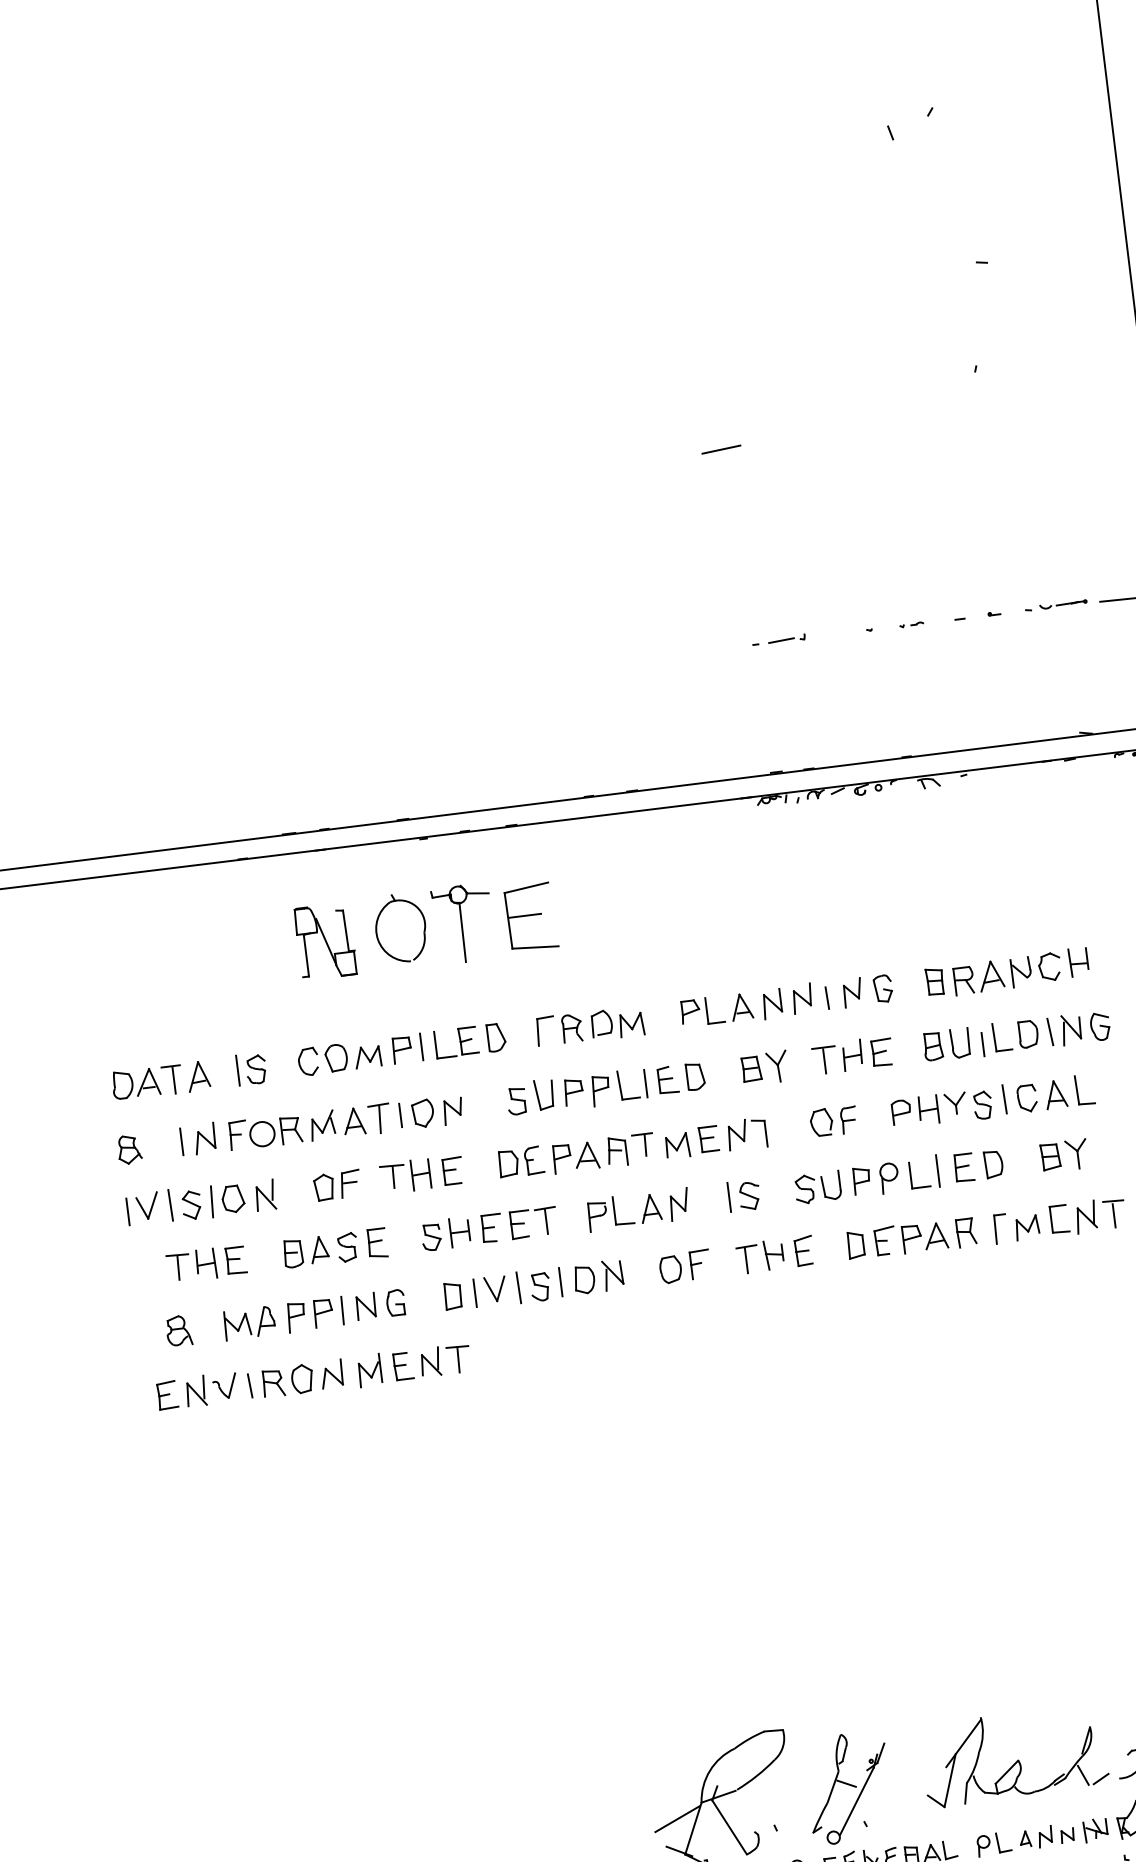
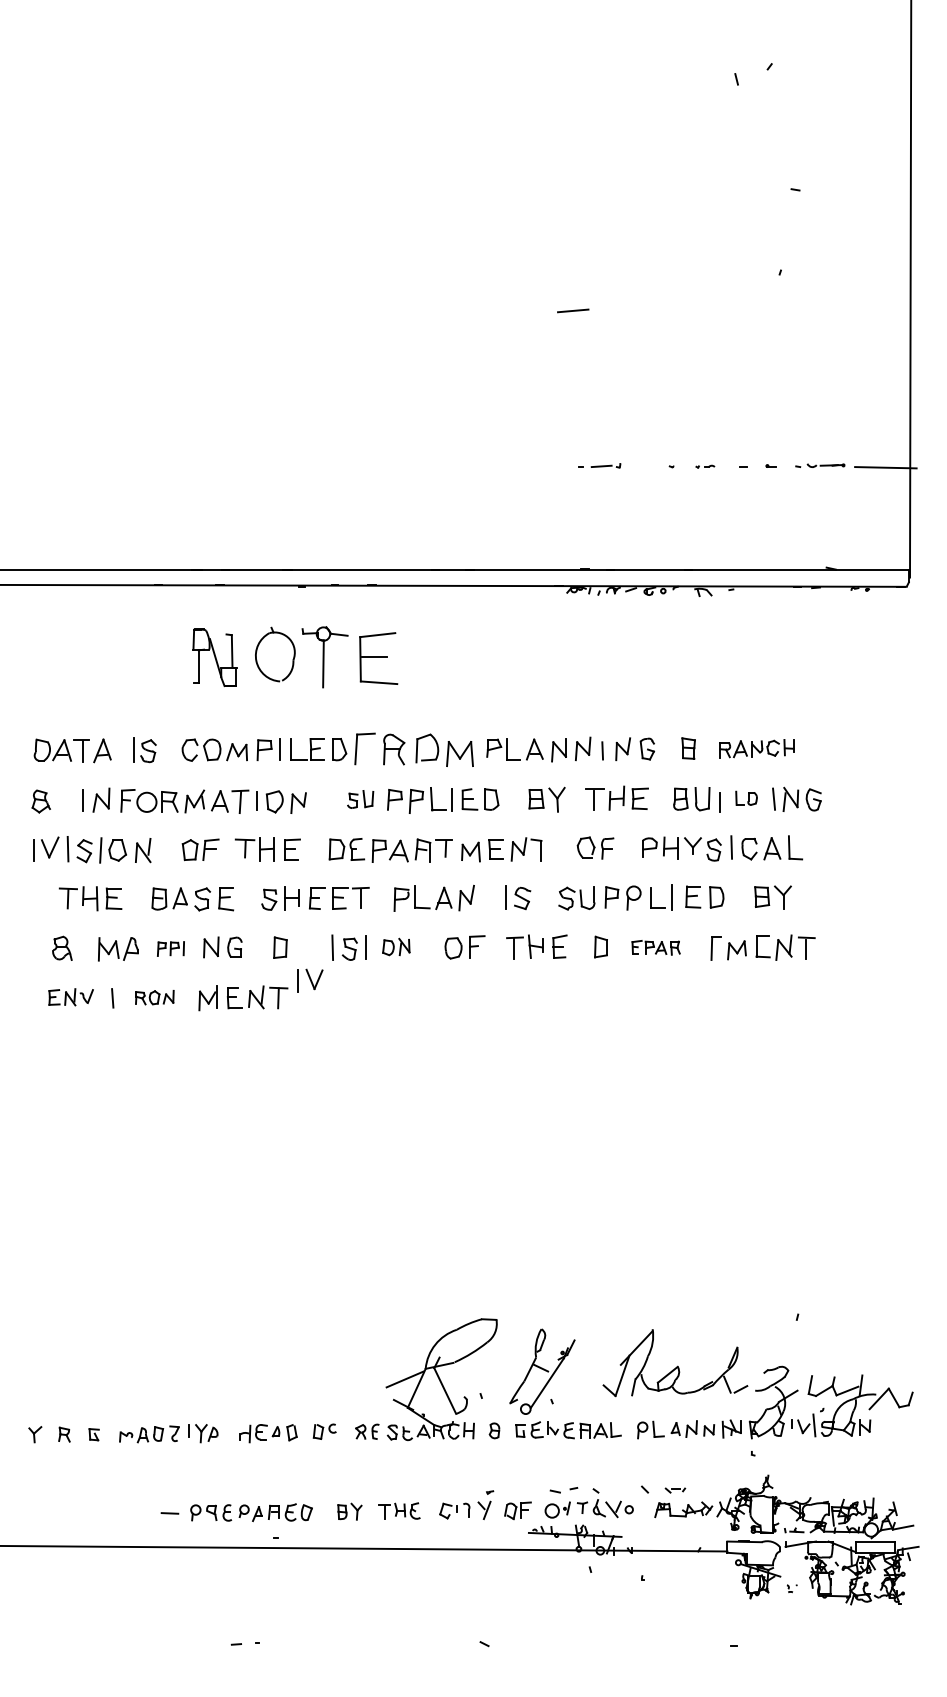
part: (1020, 971) -> (756, 748), size x0.7
part: (589, 1025) -> (413, 749), size x1.4
part: (1015, 1035) -> (746, 798), size x0.6
part: (530, 1097) -> (360, 799), size x0.7
part: (924, 1236) -> (655, 947), size x0.6
part: (598, 1276) -> (396, 946), size x0.7
part: (490, 1291) -> (310, 980), moved
part: (314, 1314) -> (170, 948), size x0.6
part: (302, 1378) -> (154, 997), size x0.6
part: (198, 1390) -> (71, 996), size x0.7

